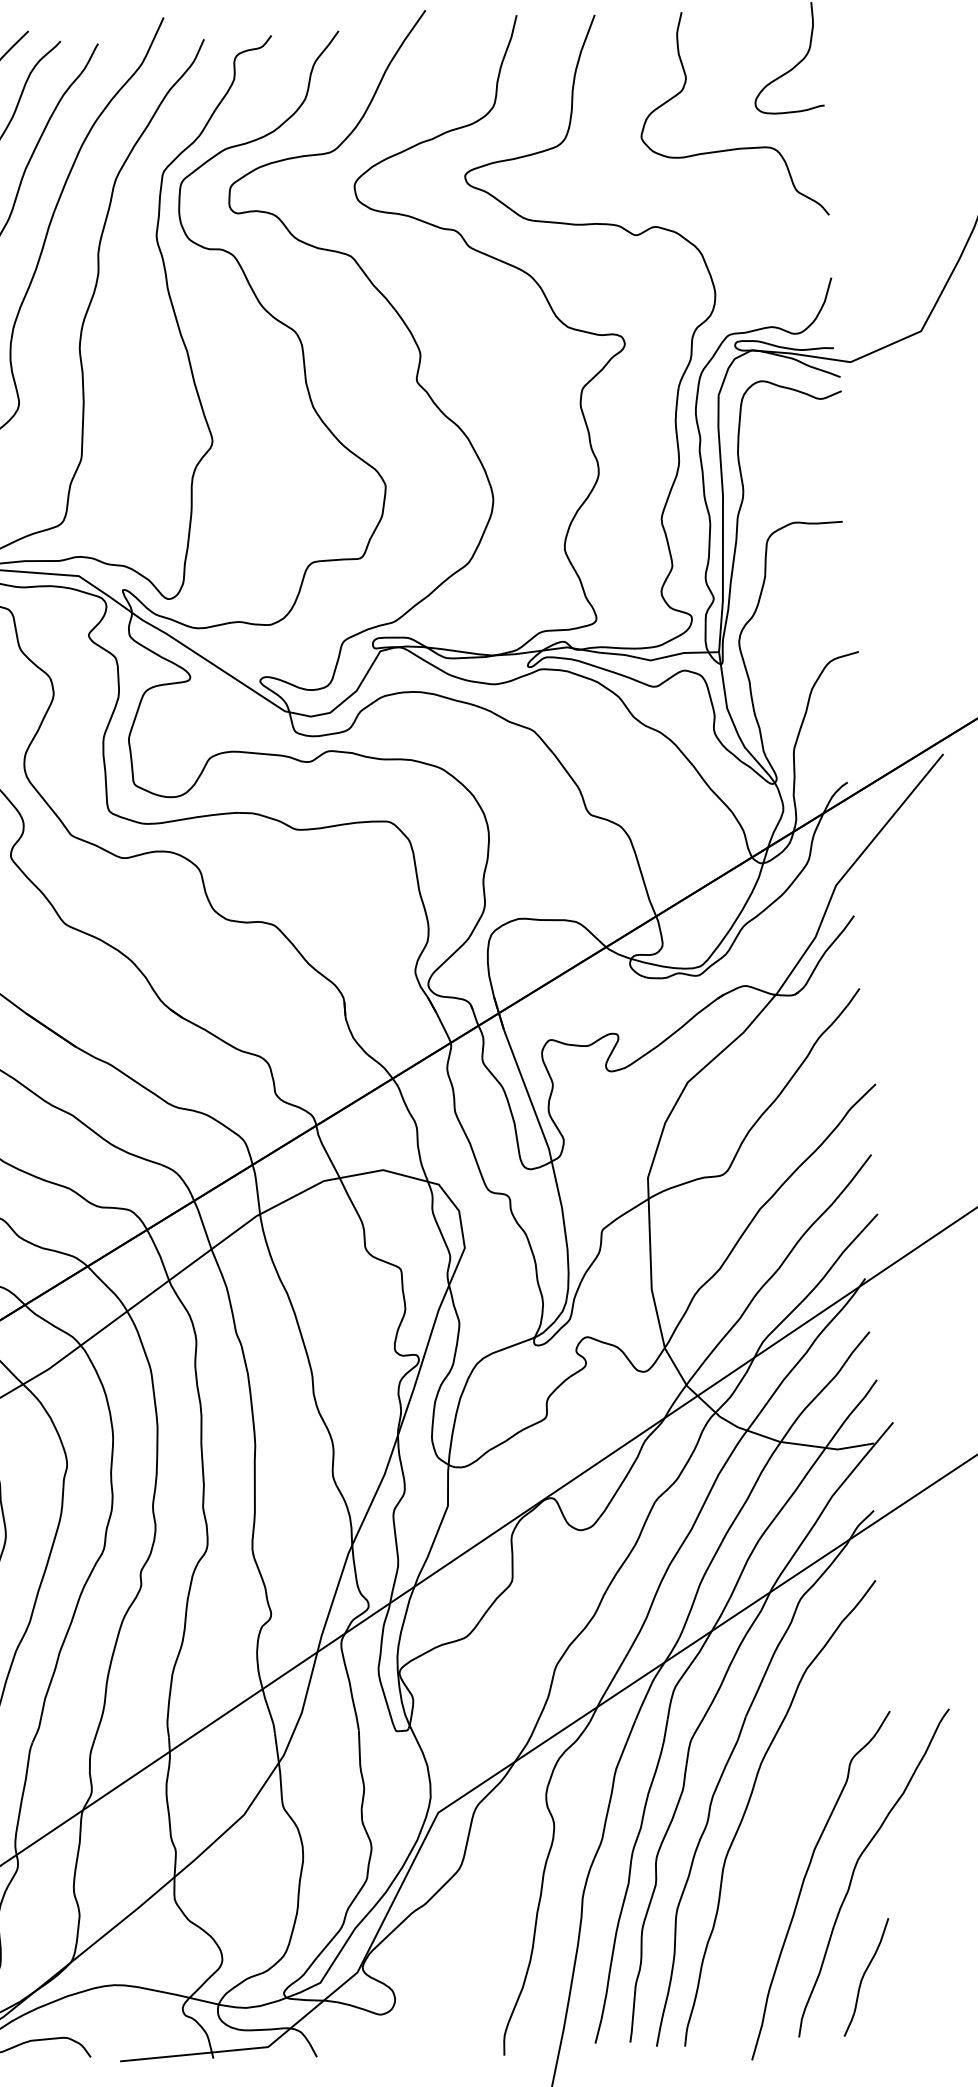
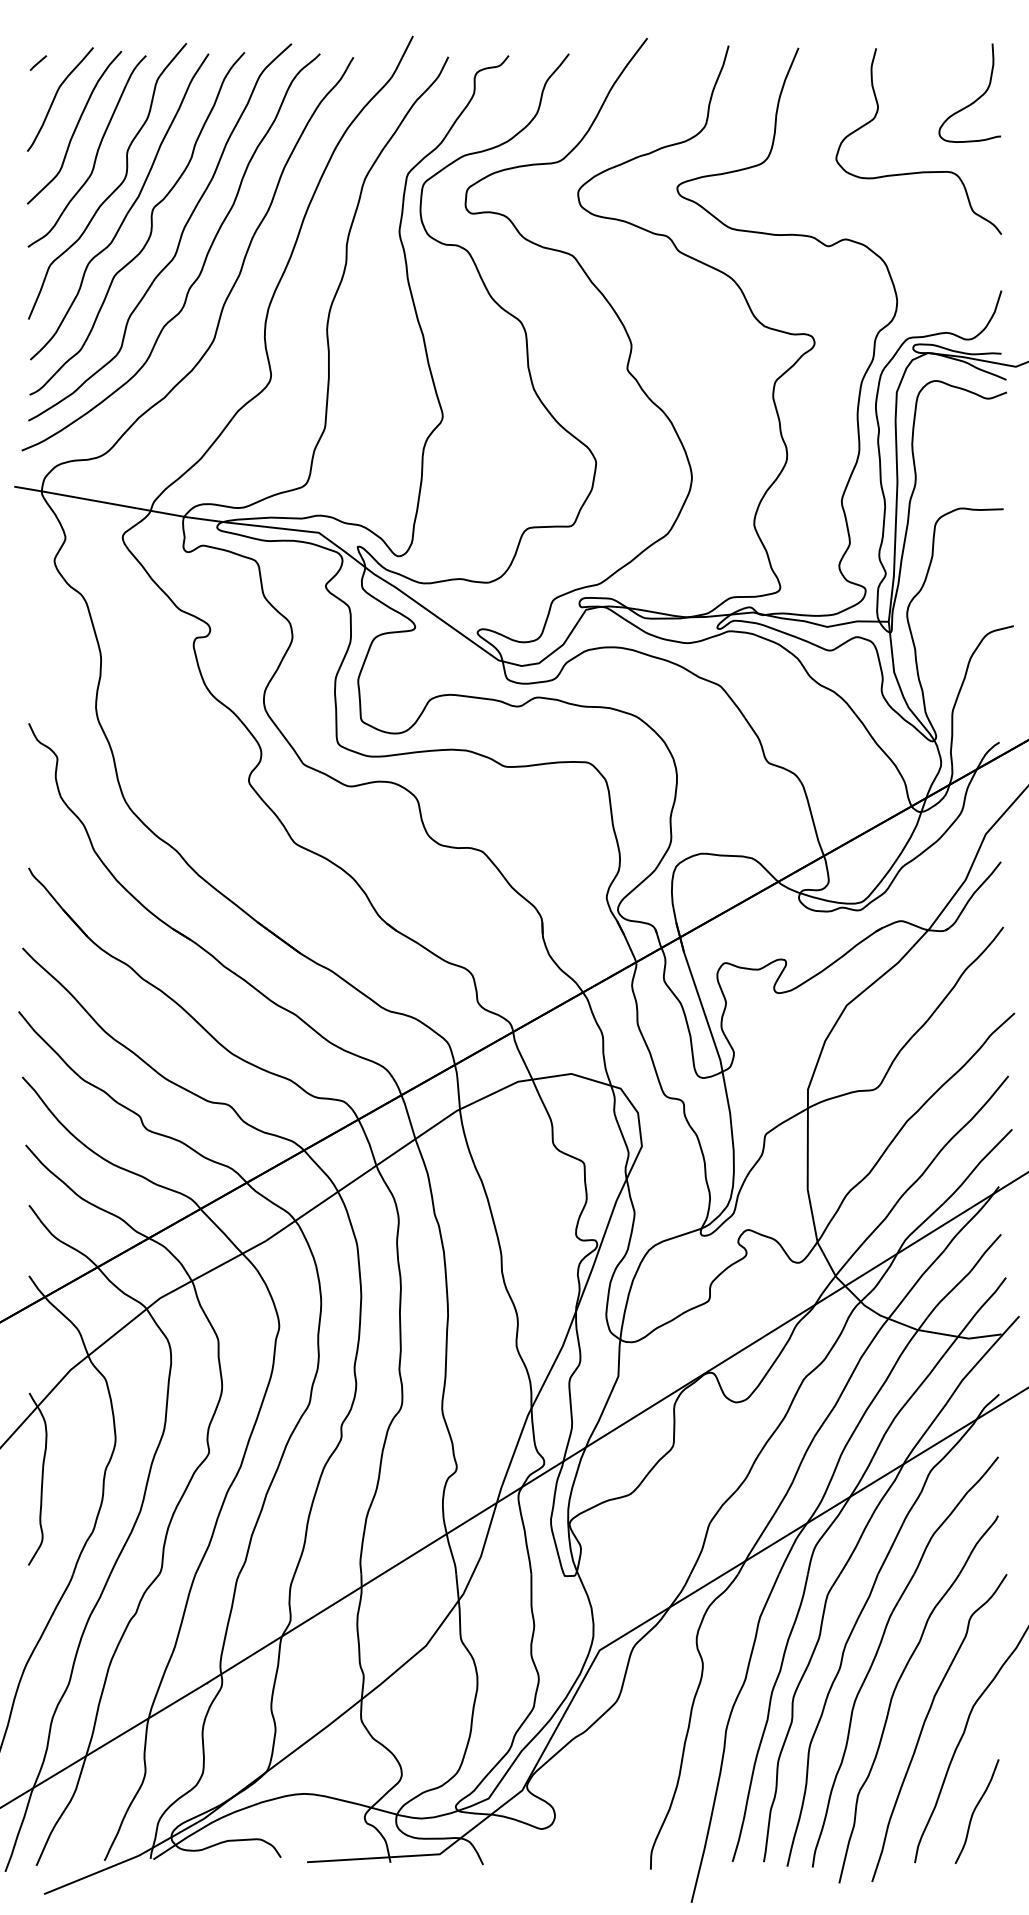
part: (770, 1846) -> (895, 1691), added

